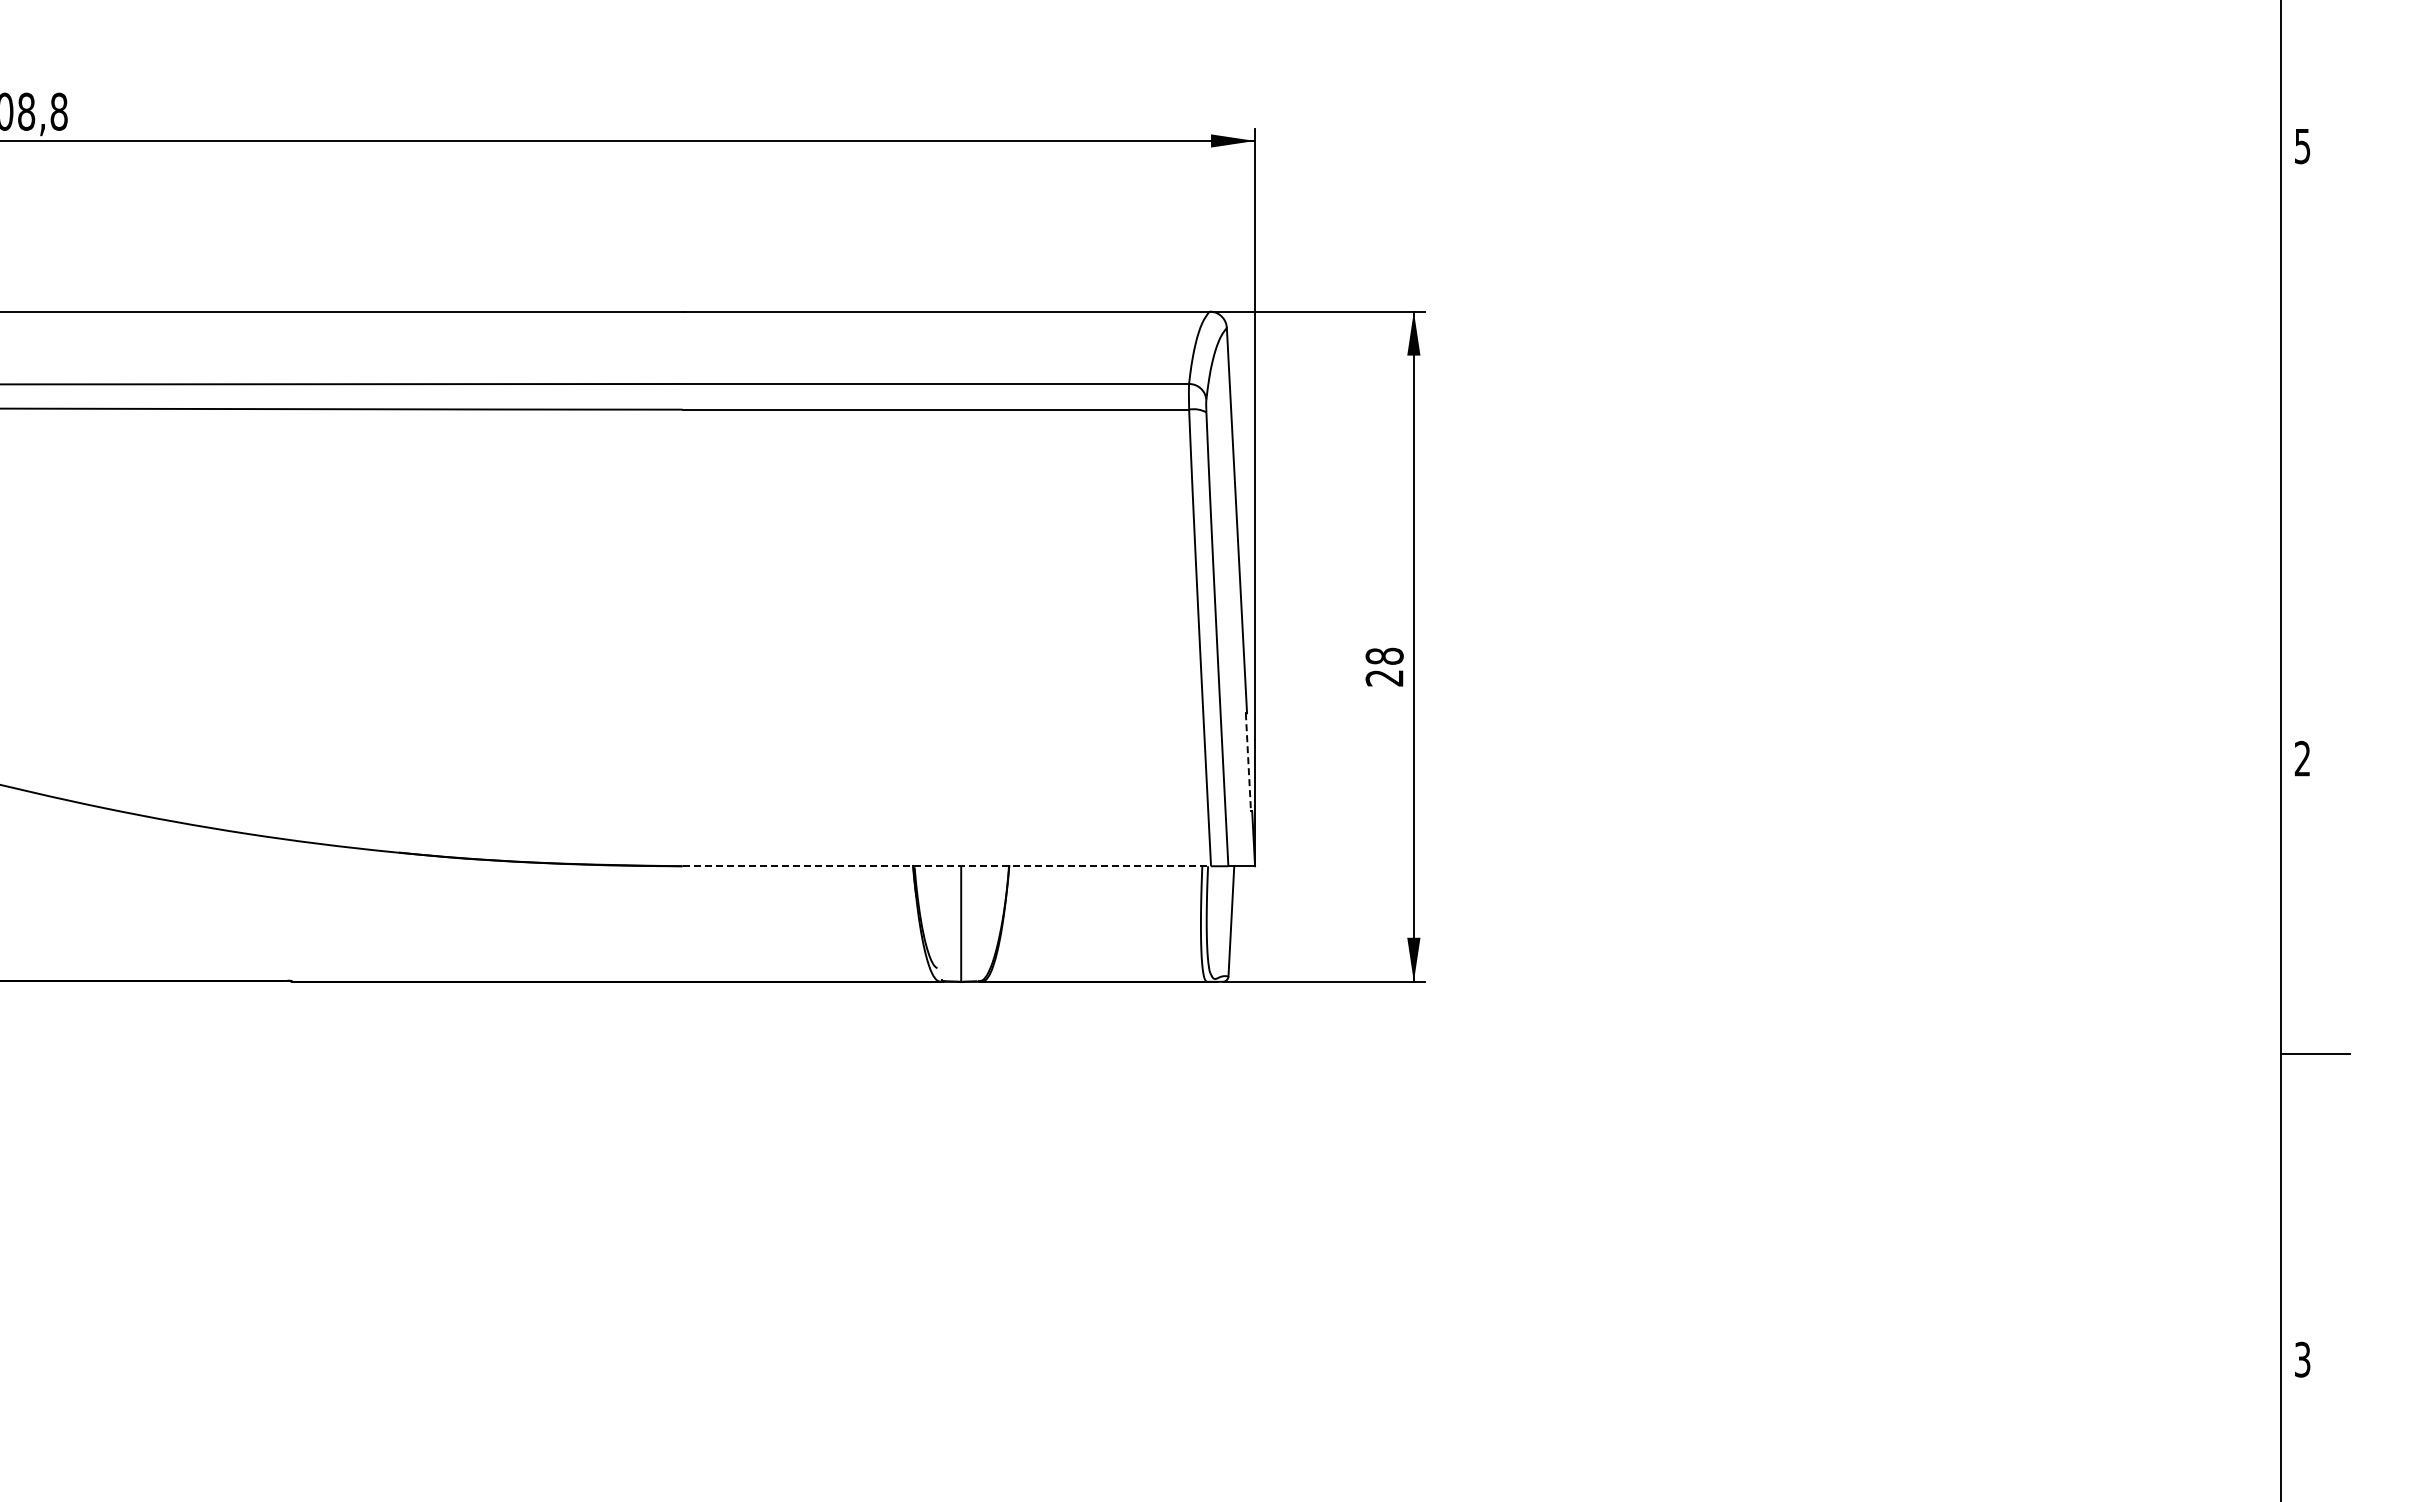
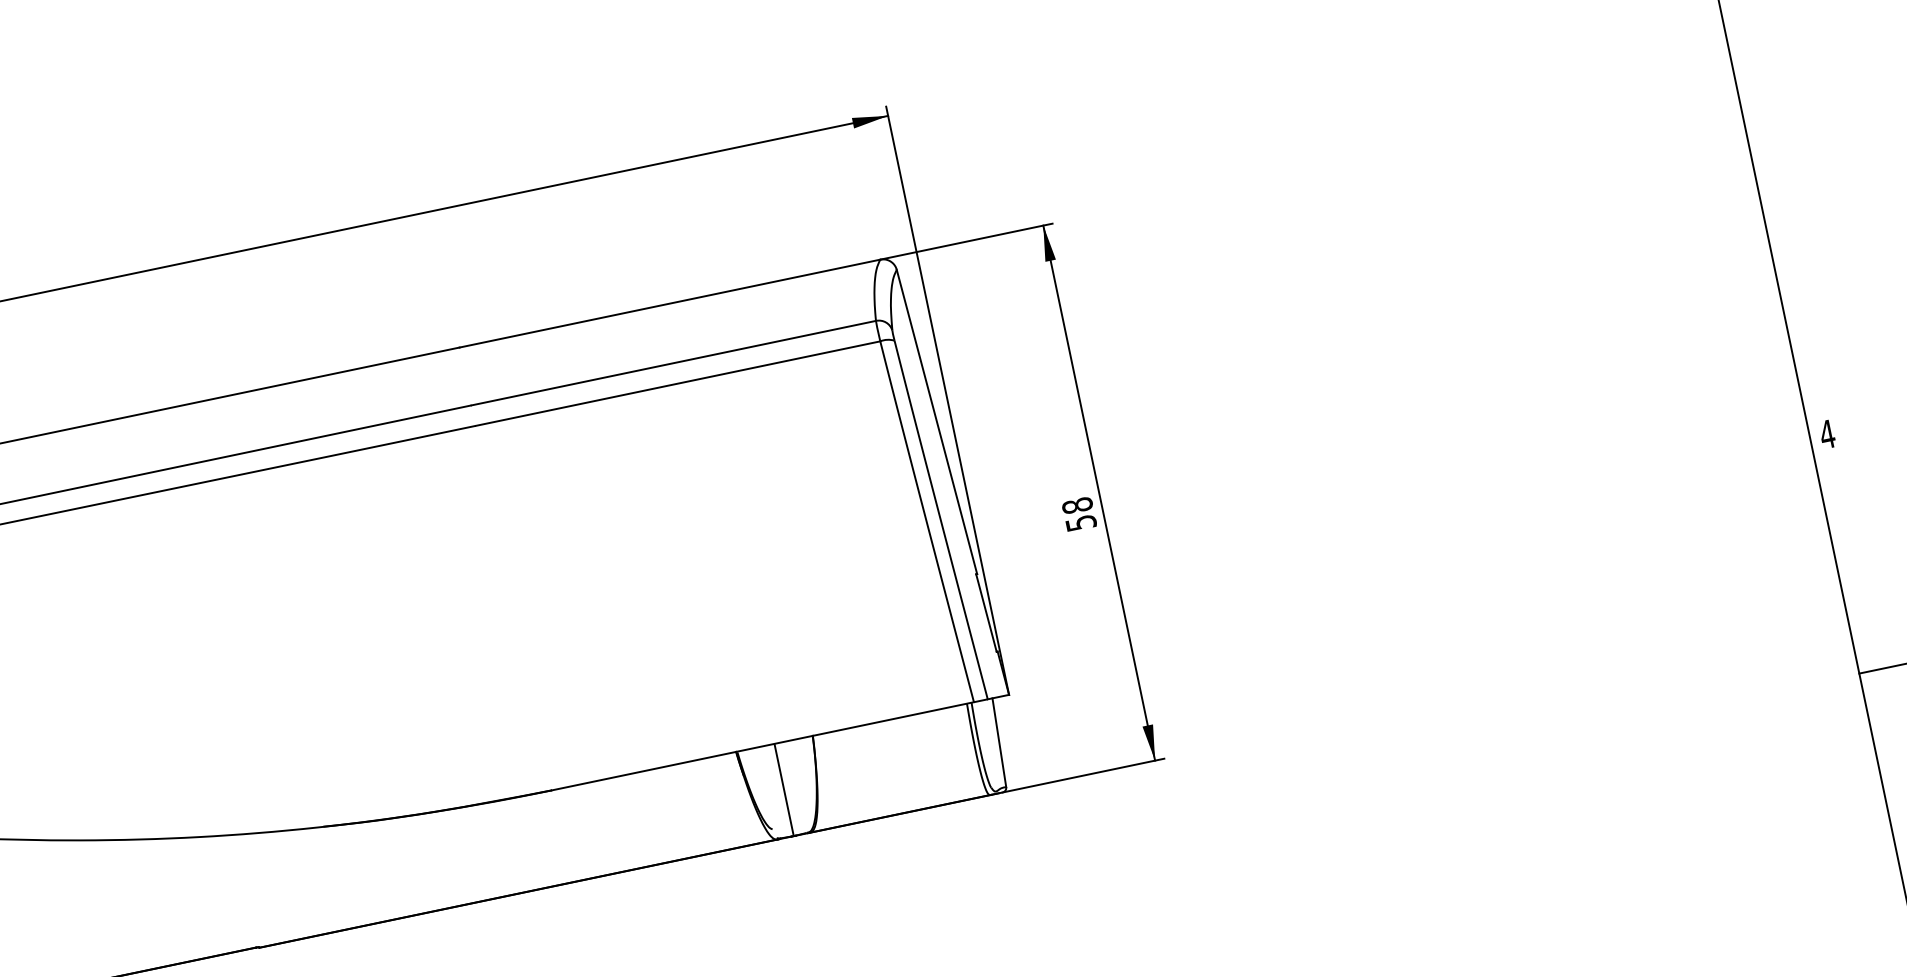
text: (1384, 678) -> (1081, 523), 28 -> 58
text: (2302, 758) -> (1827, 434), 2 -> 4
line: (1248, 762) -> (986, 613), dashed -> solid
line: (947, 866) -> (763, 746), dashed -> solid

